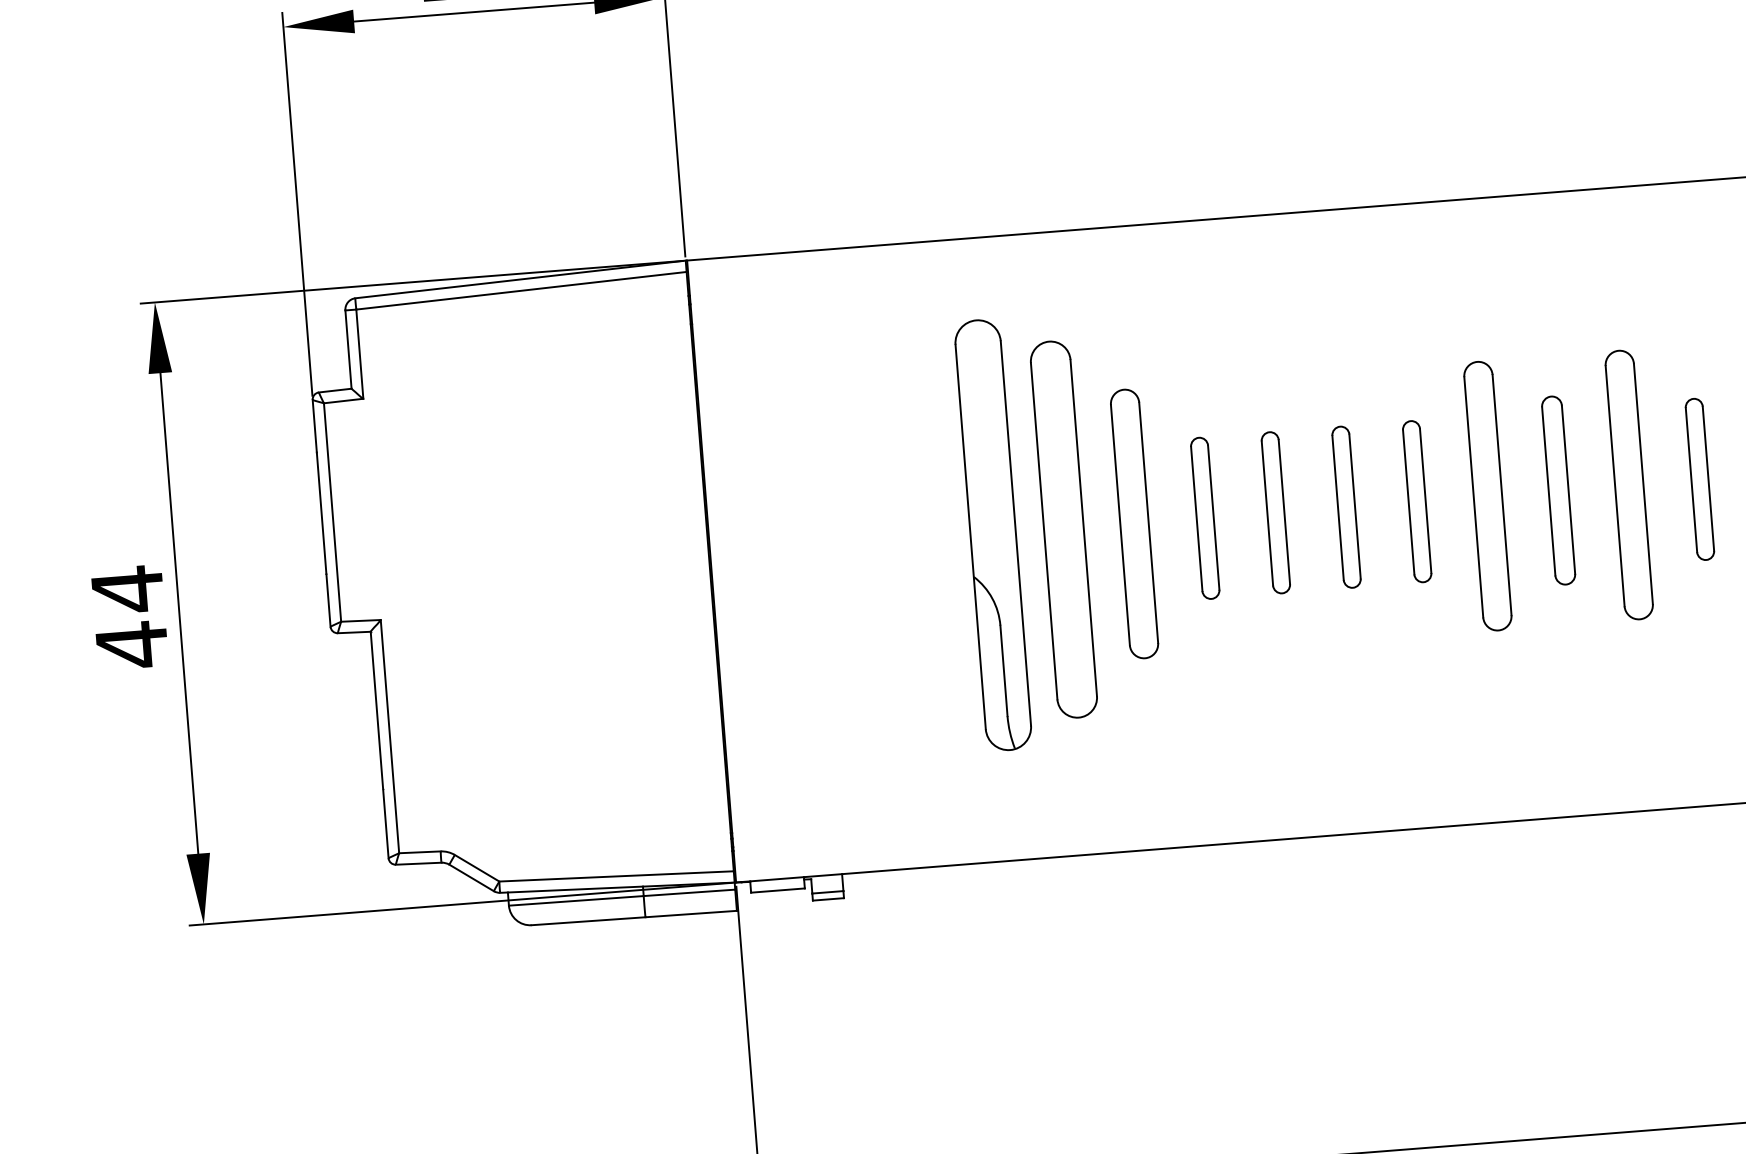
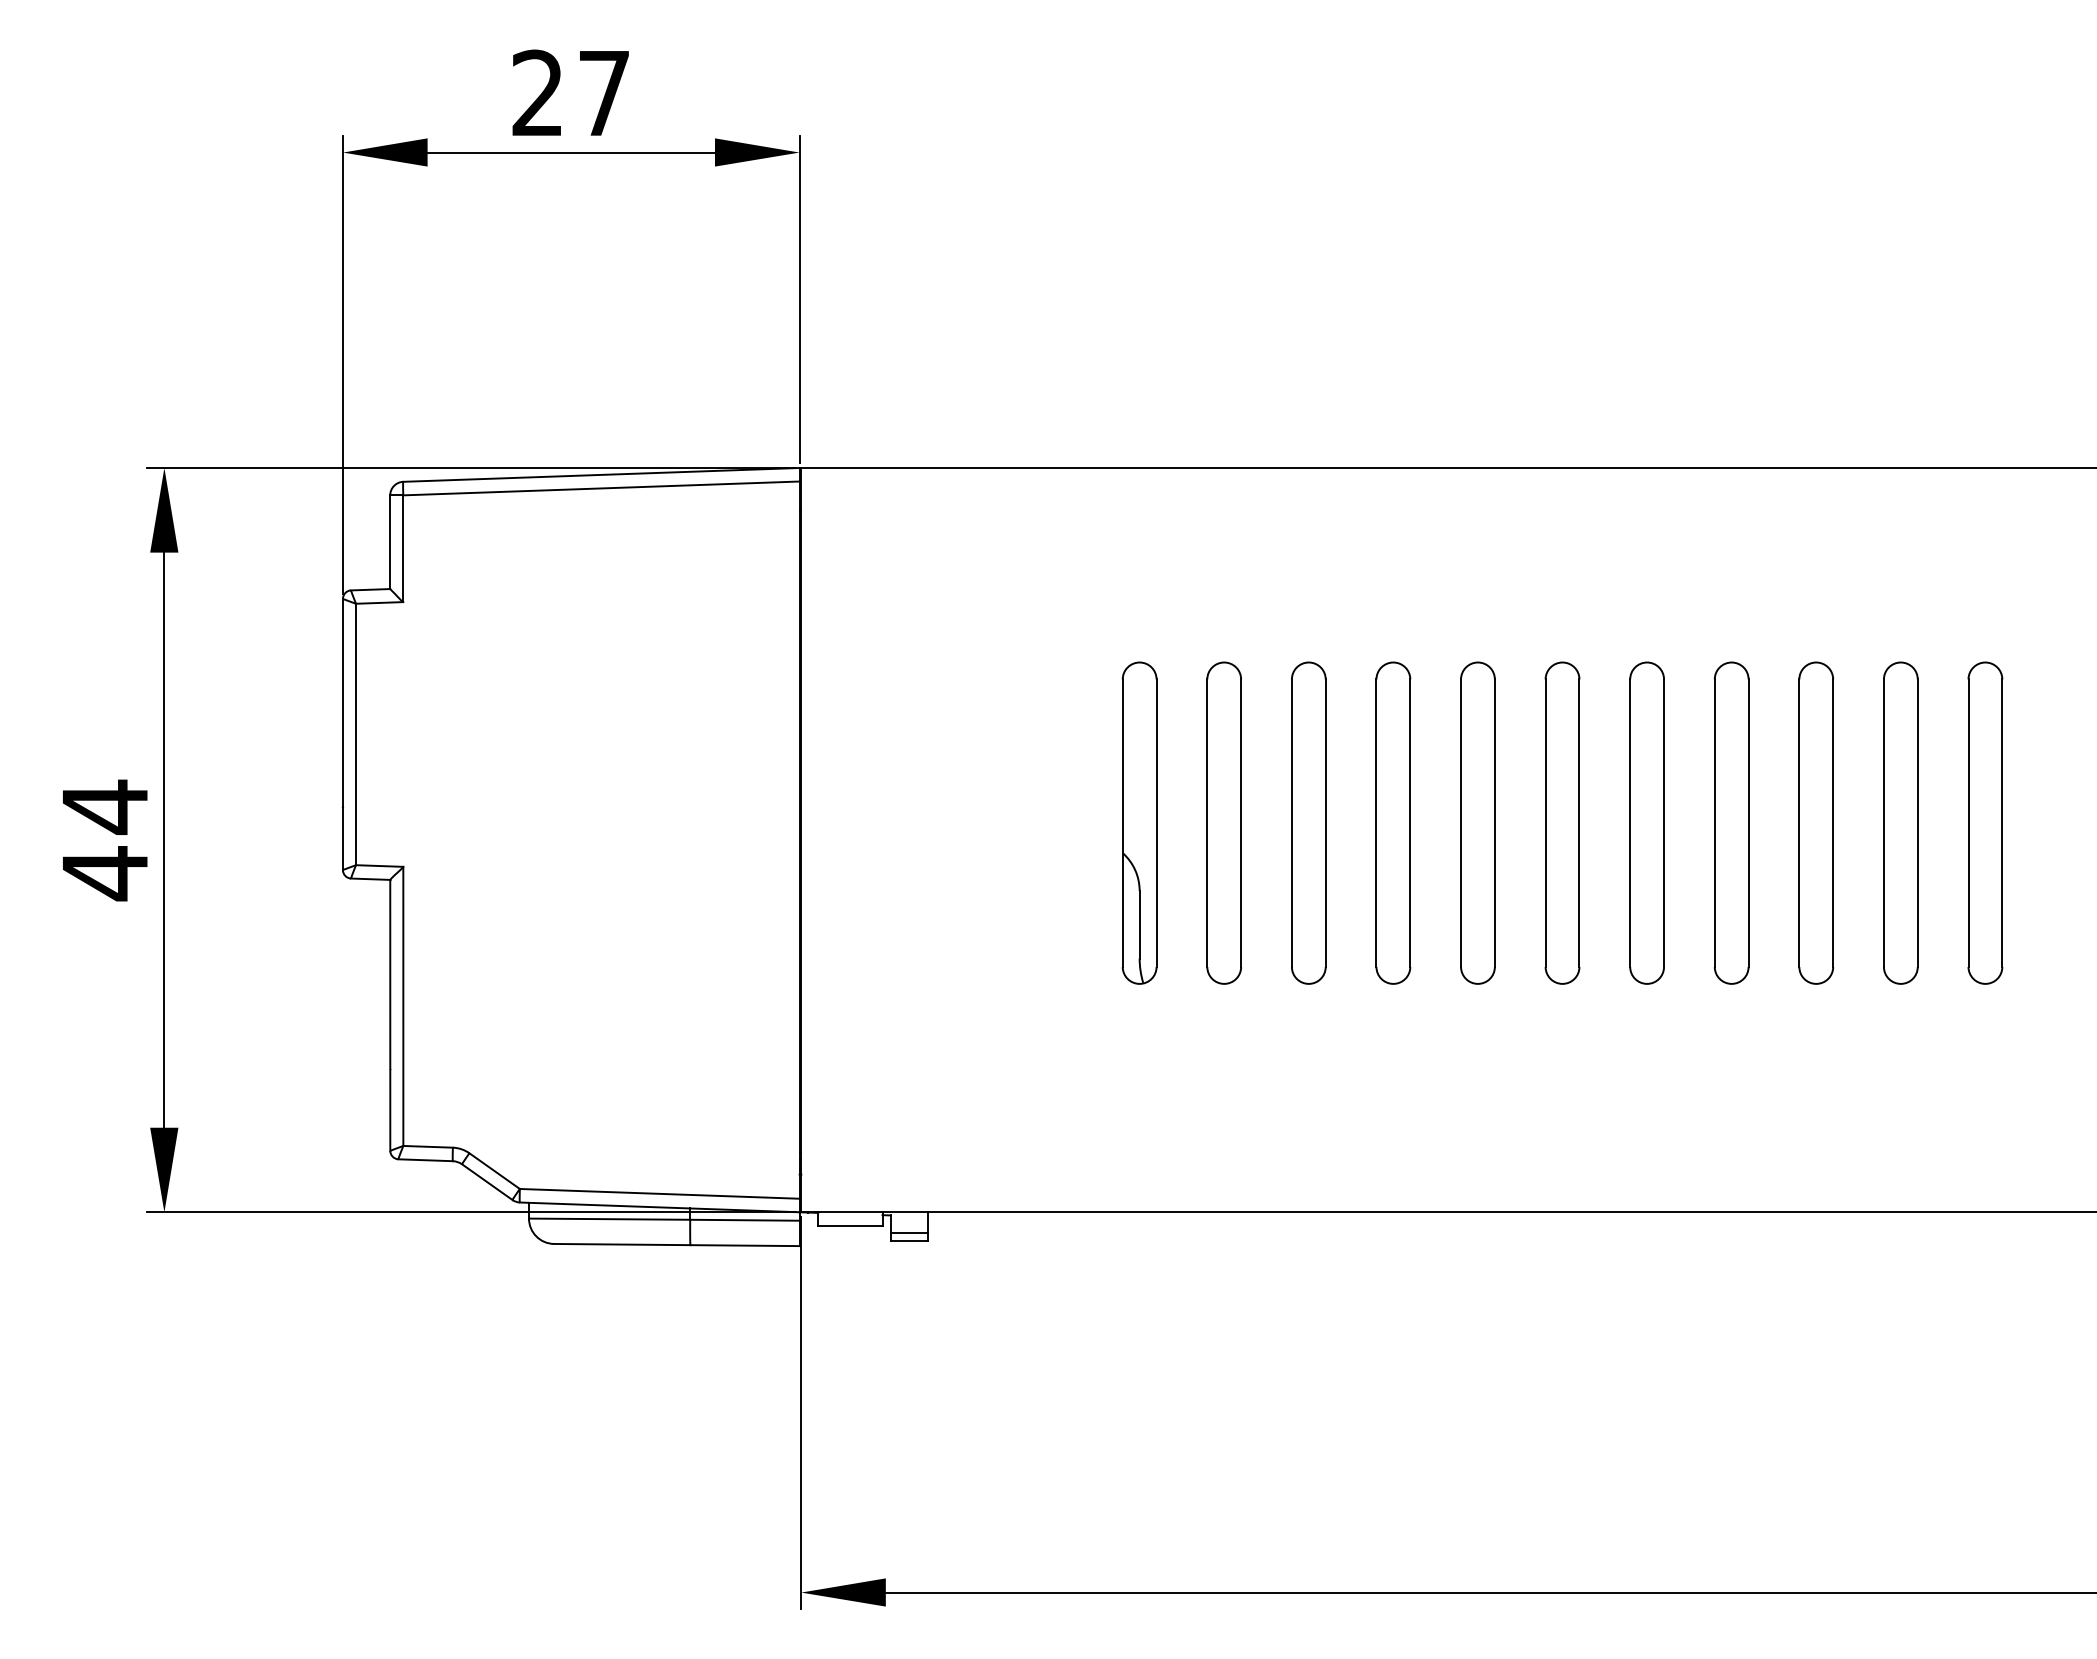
part: (1699, 478) -> (1985, 822), size x1.67
part: (1558, 490) -> (1816, 822), size x1.43
part: (1416, 501) -> (1646, 822), size x1.67
part: (1346, 506) -> (1562, 822), size x1.67
part: (1275, 512) -> (1477, 822), size x1.67
part: (1205, 517) -> (1393, 822), size x1.67
part: (1063, 529) -> (1223, 822), size x0.71
part: (993, 534) -> (1139, 822), size x0.62

